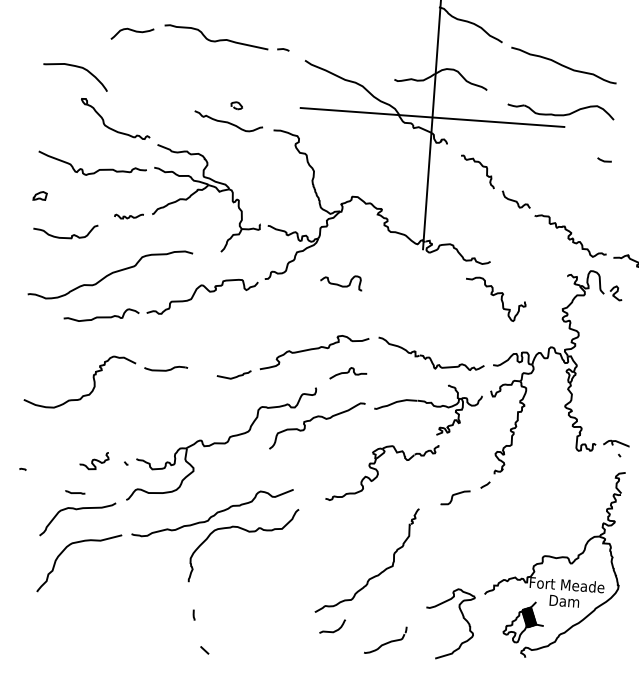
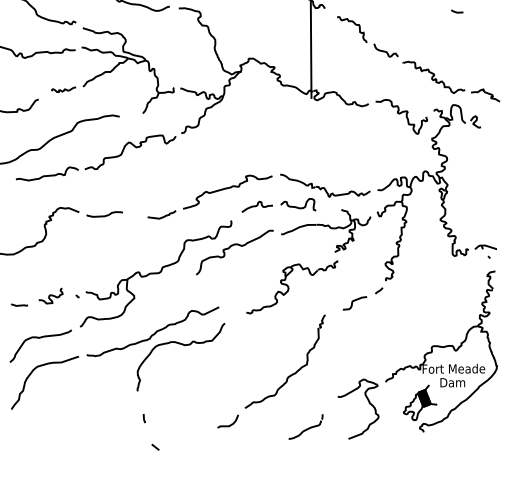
curve: (340, 284) -> (297, 206), moved
curve: (495, 295) -> (401, 113), moved
line: (75, 492) -> (19, 305), moved
curve: (334, 630) -> (230, 424), moved

